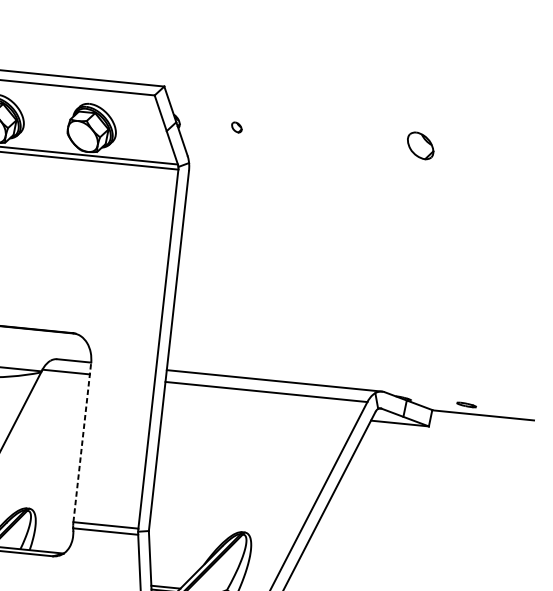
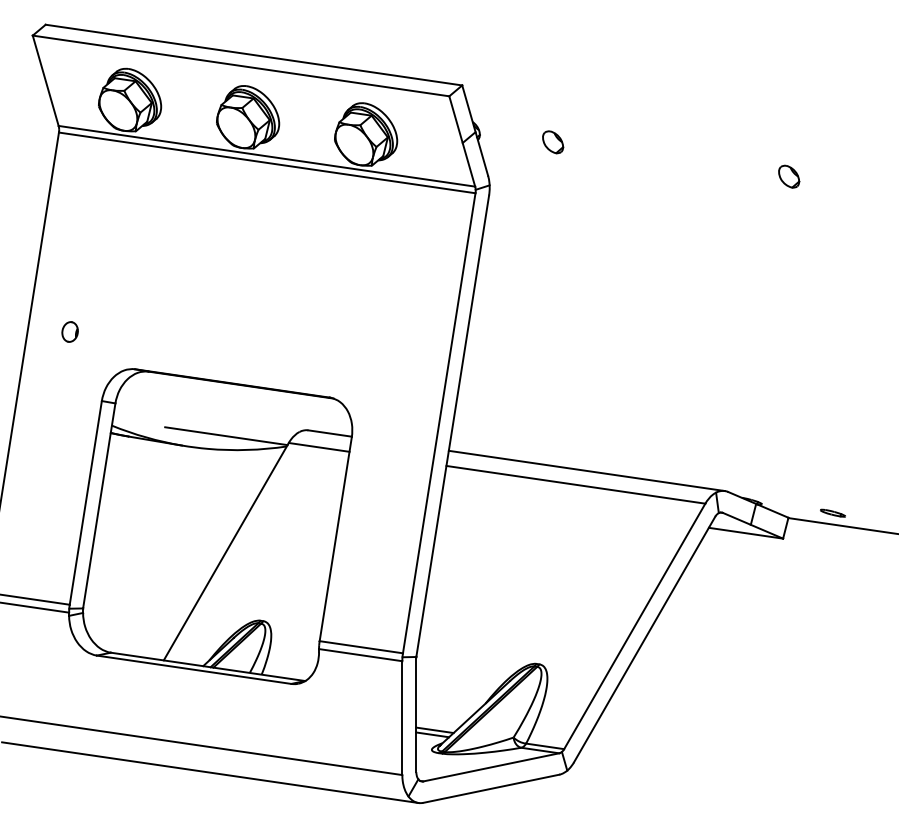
part: (237, 127) -> (553, 142), size x1.67
part: (421, 145) -> (789, 176), size x0.62
line: (82, 442) -> (335, 538), dashed -> solid

